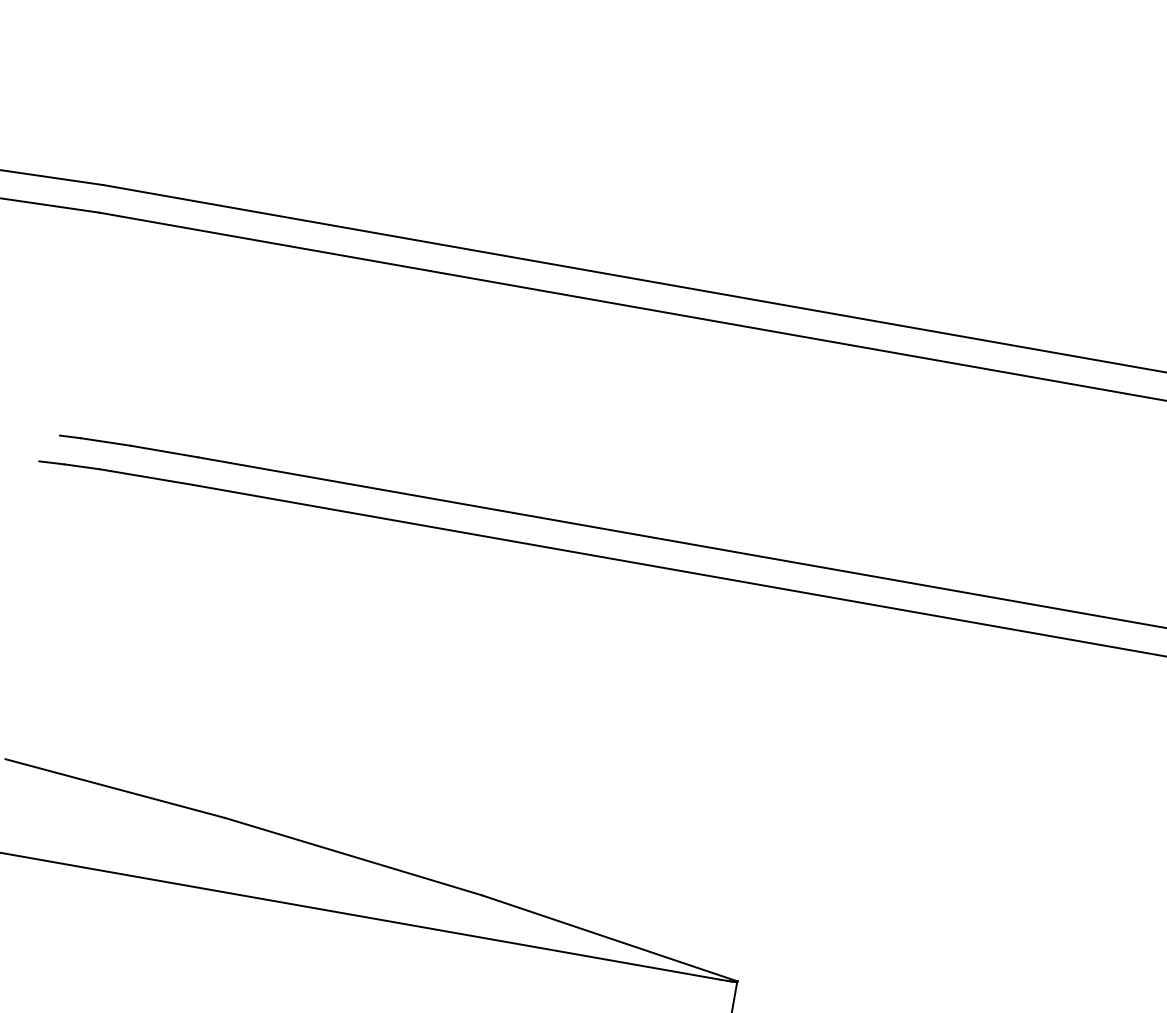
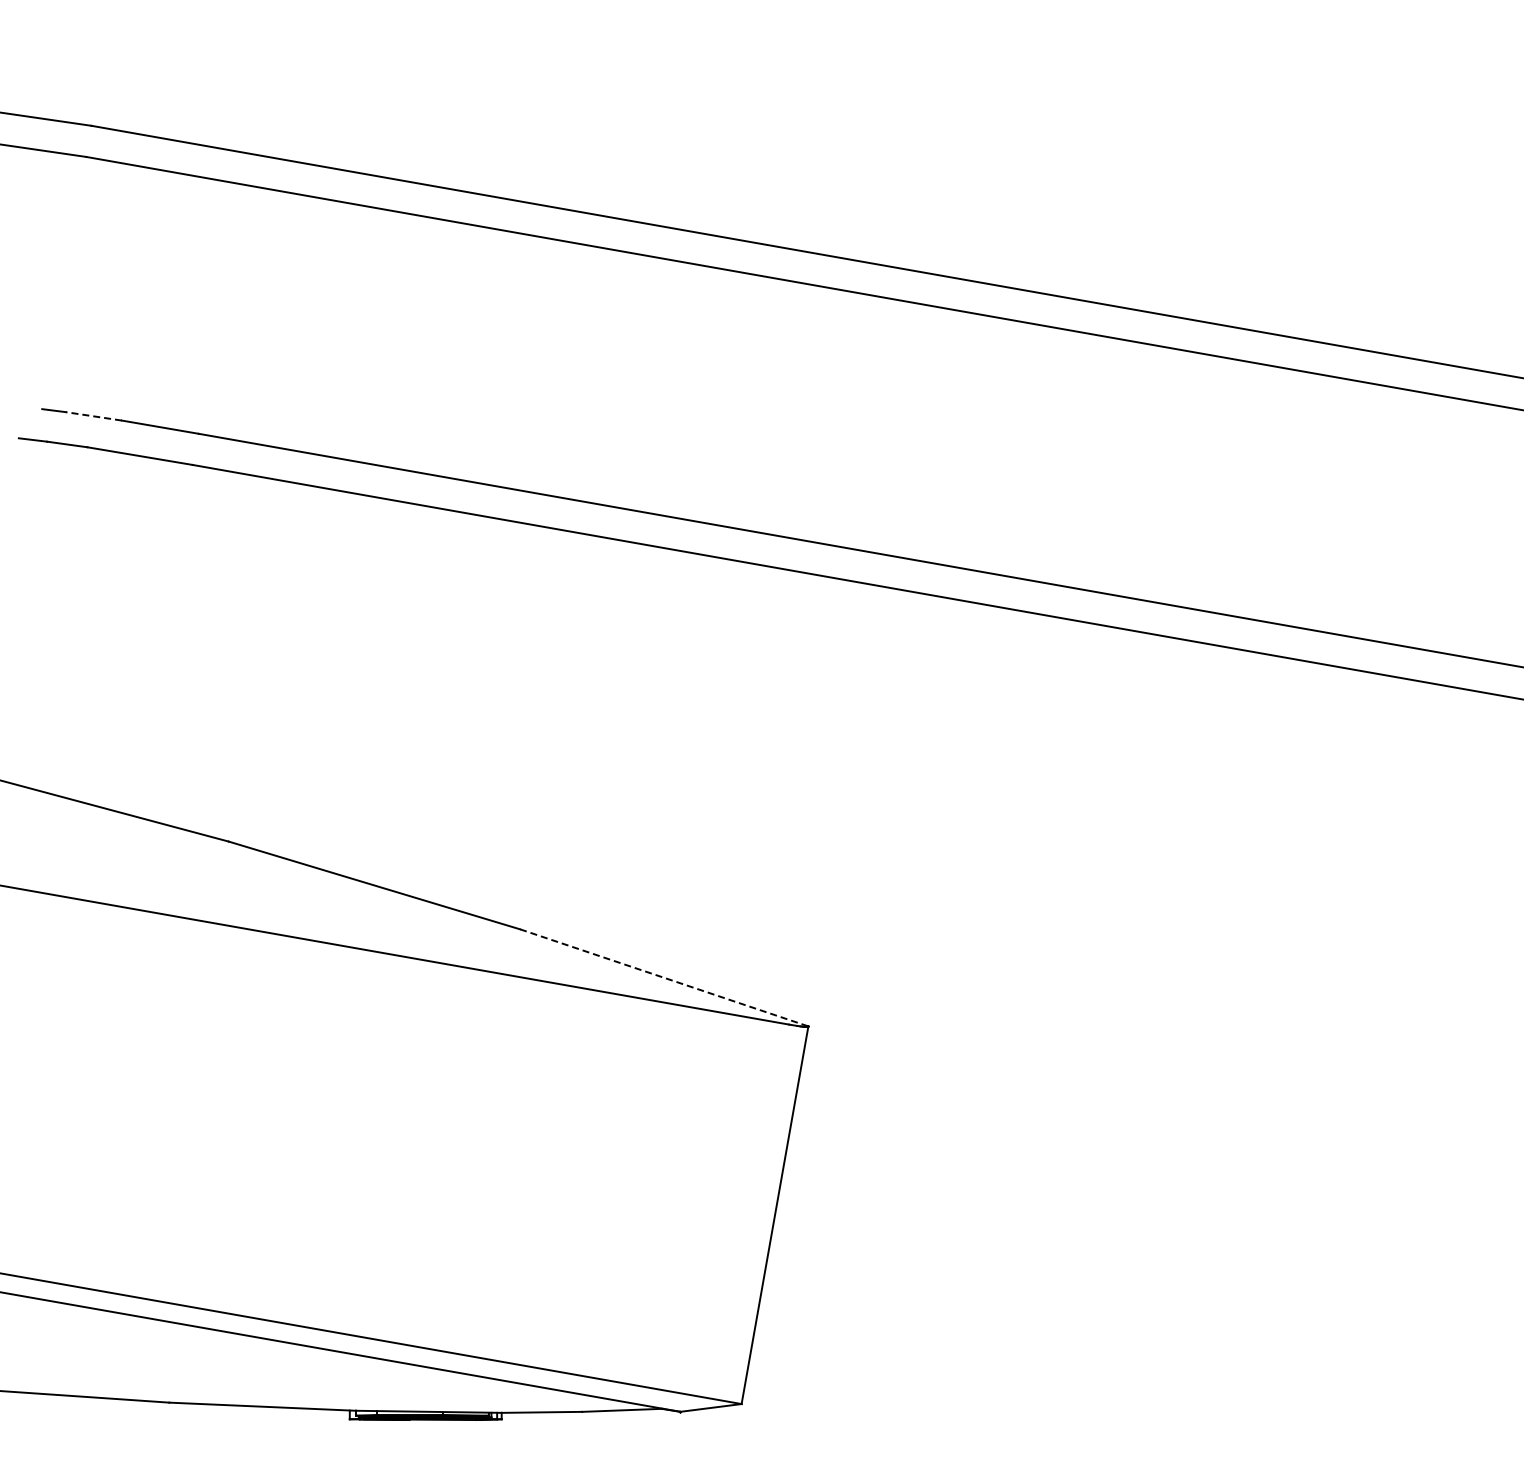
line: (105, 442) -> (93, 416), solid -> dashed
line: (610, 938) -> (664, 978), solid -> dashed

